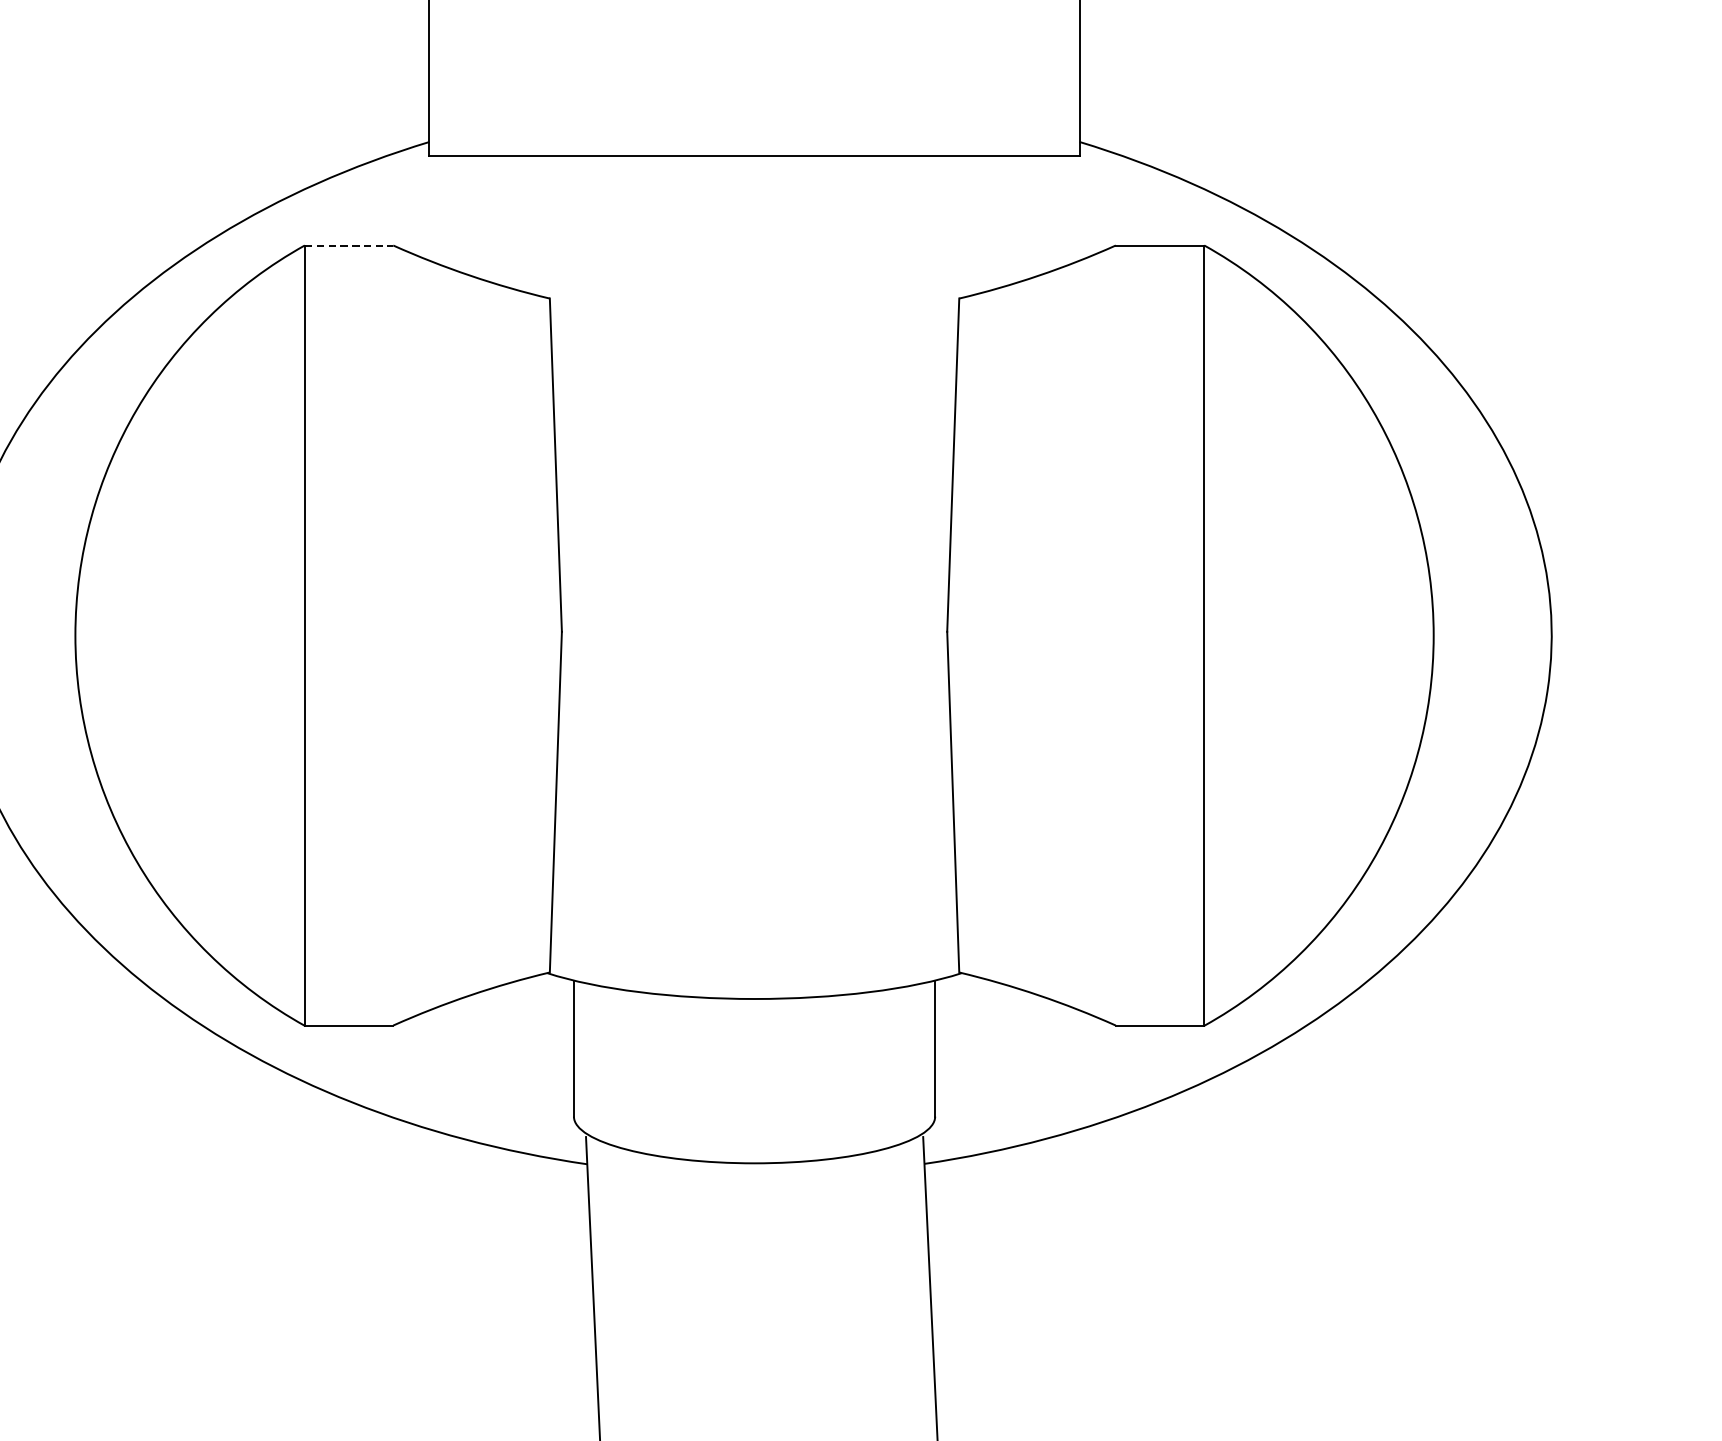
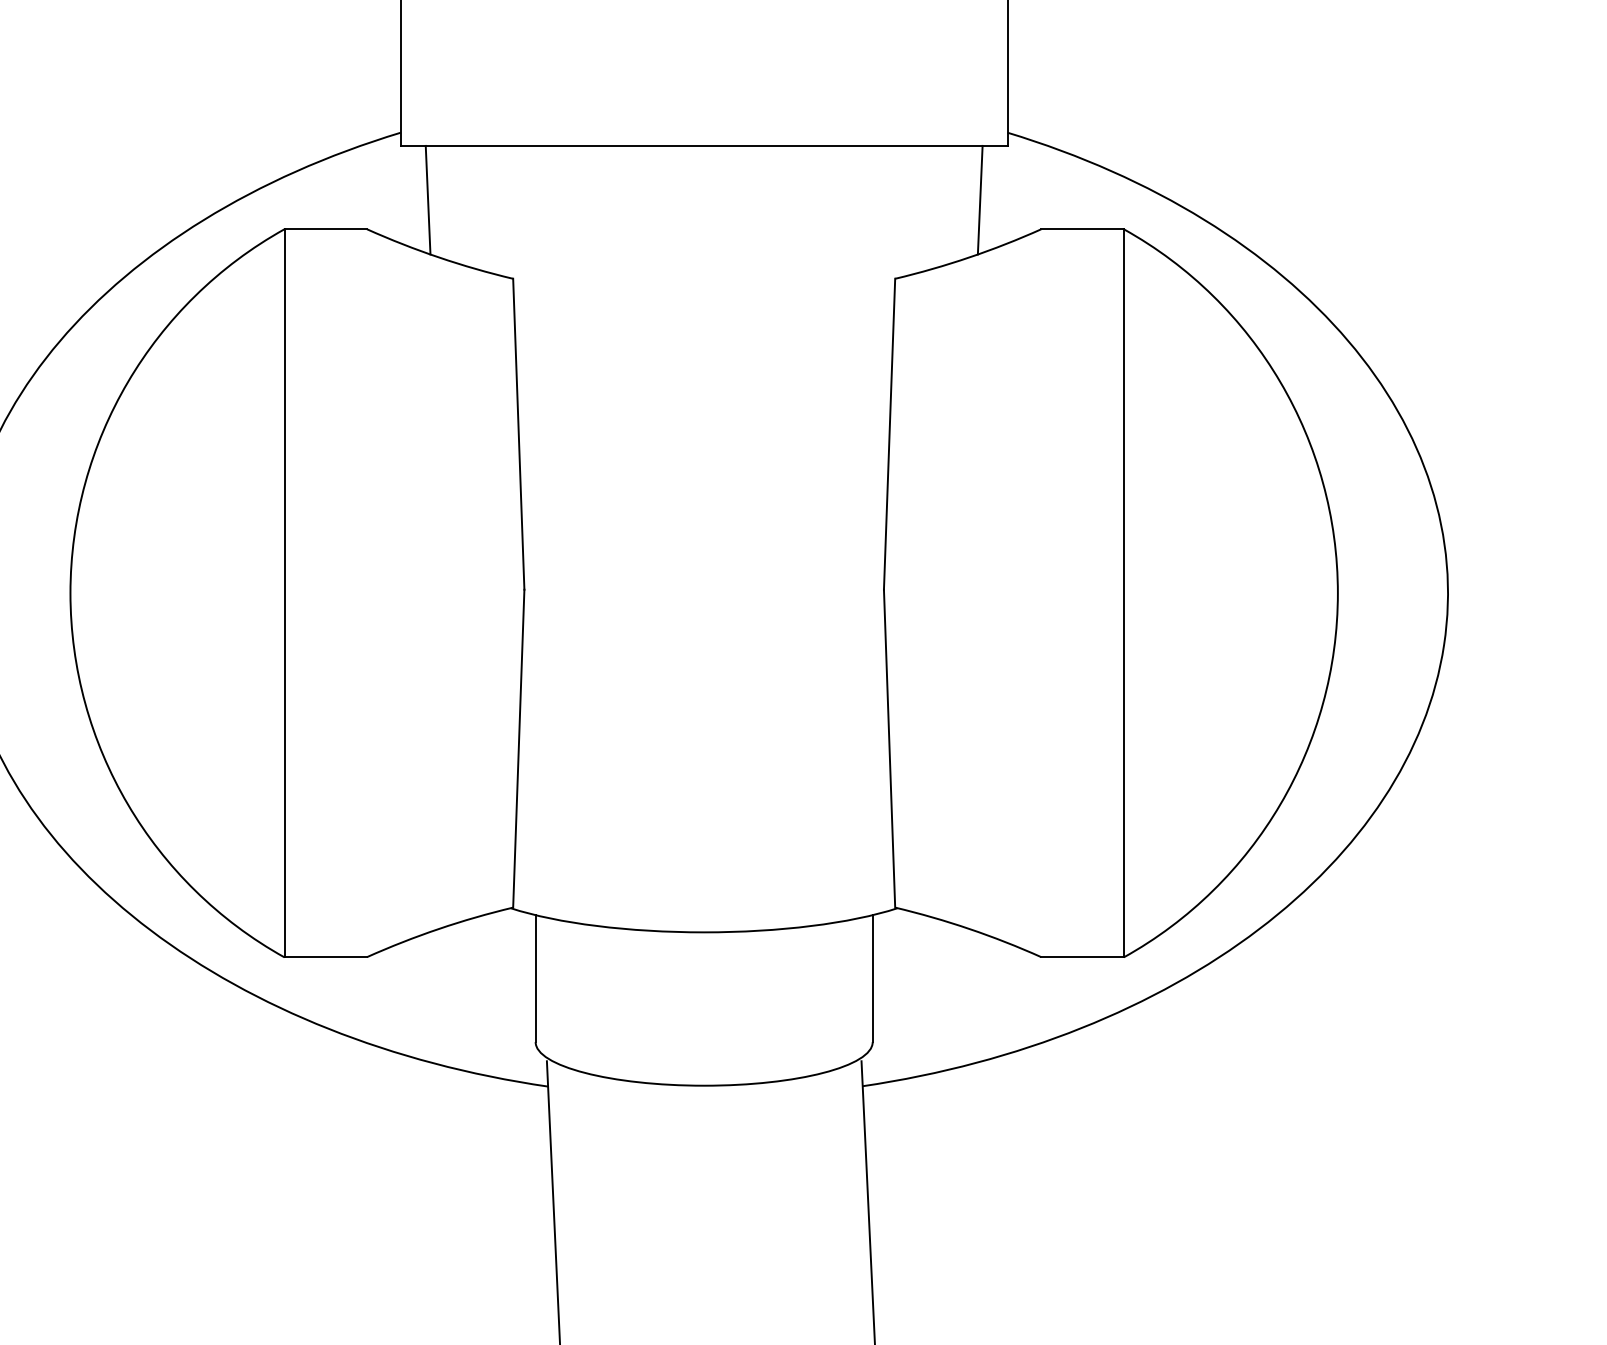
line: (458, 213) -> (427, 199), added
line: (1049, 213) -> (979, 199), added
line: (349, 245) -> (326, 229), dashed -> solid

